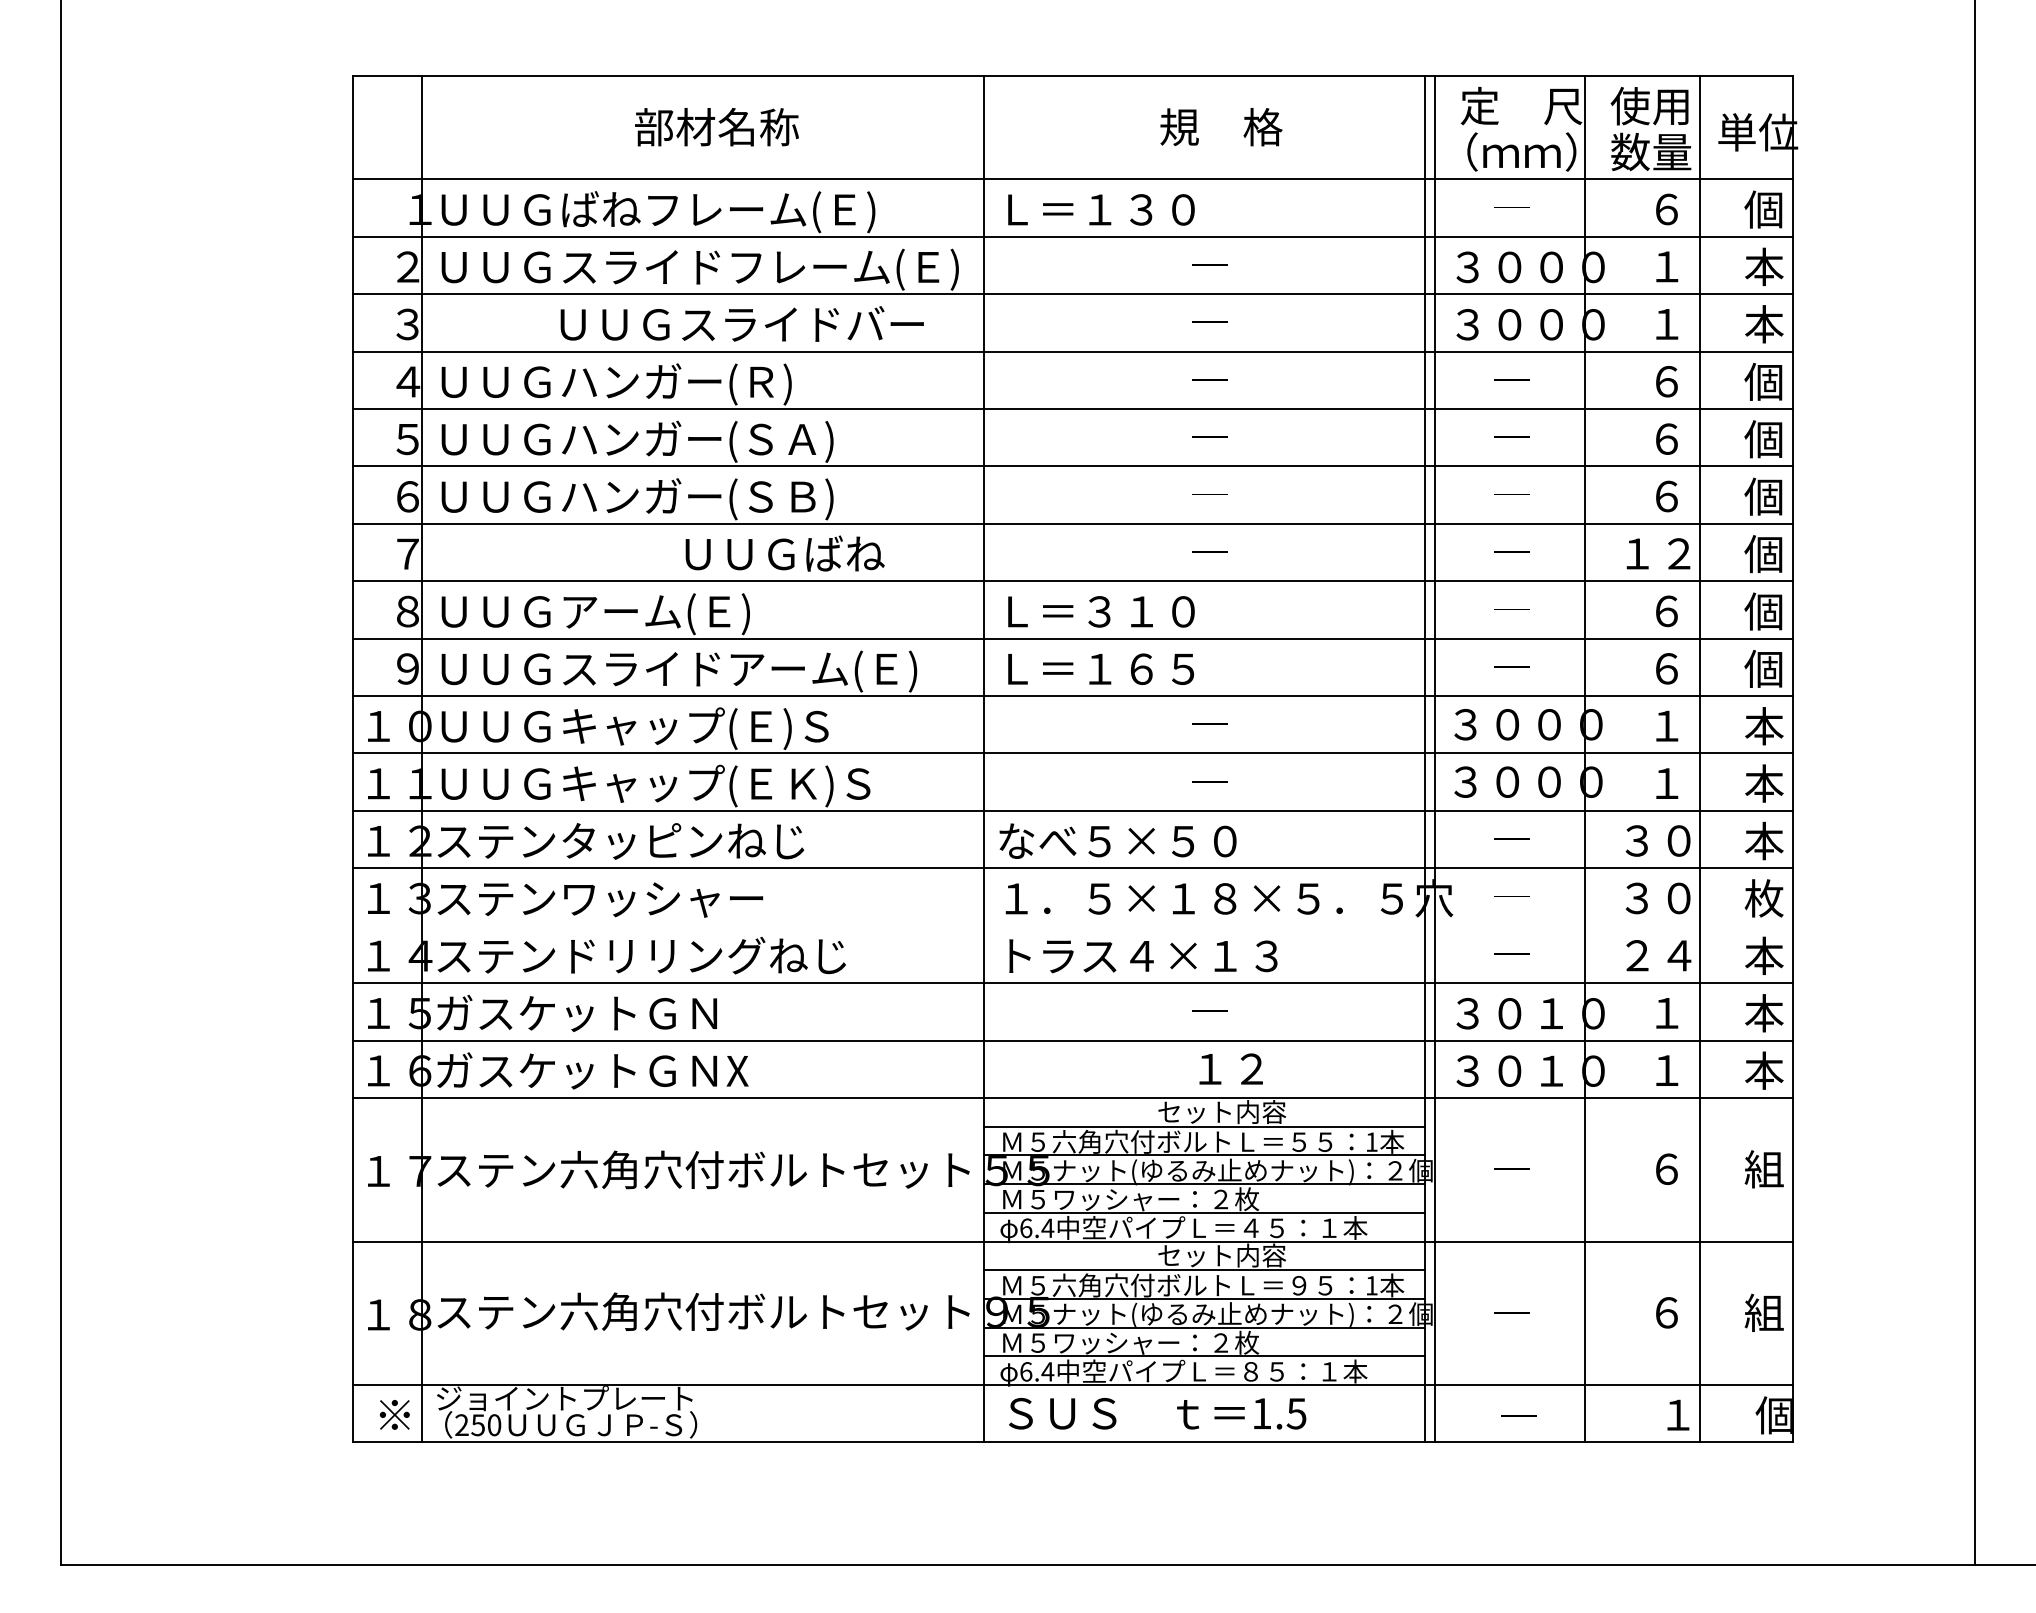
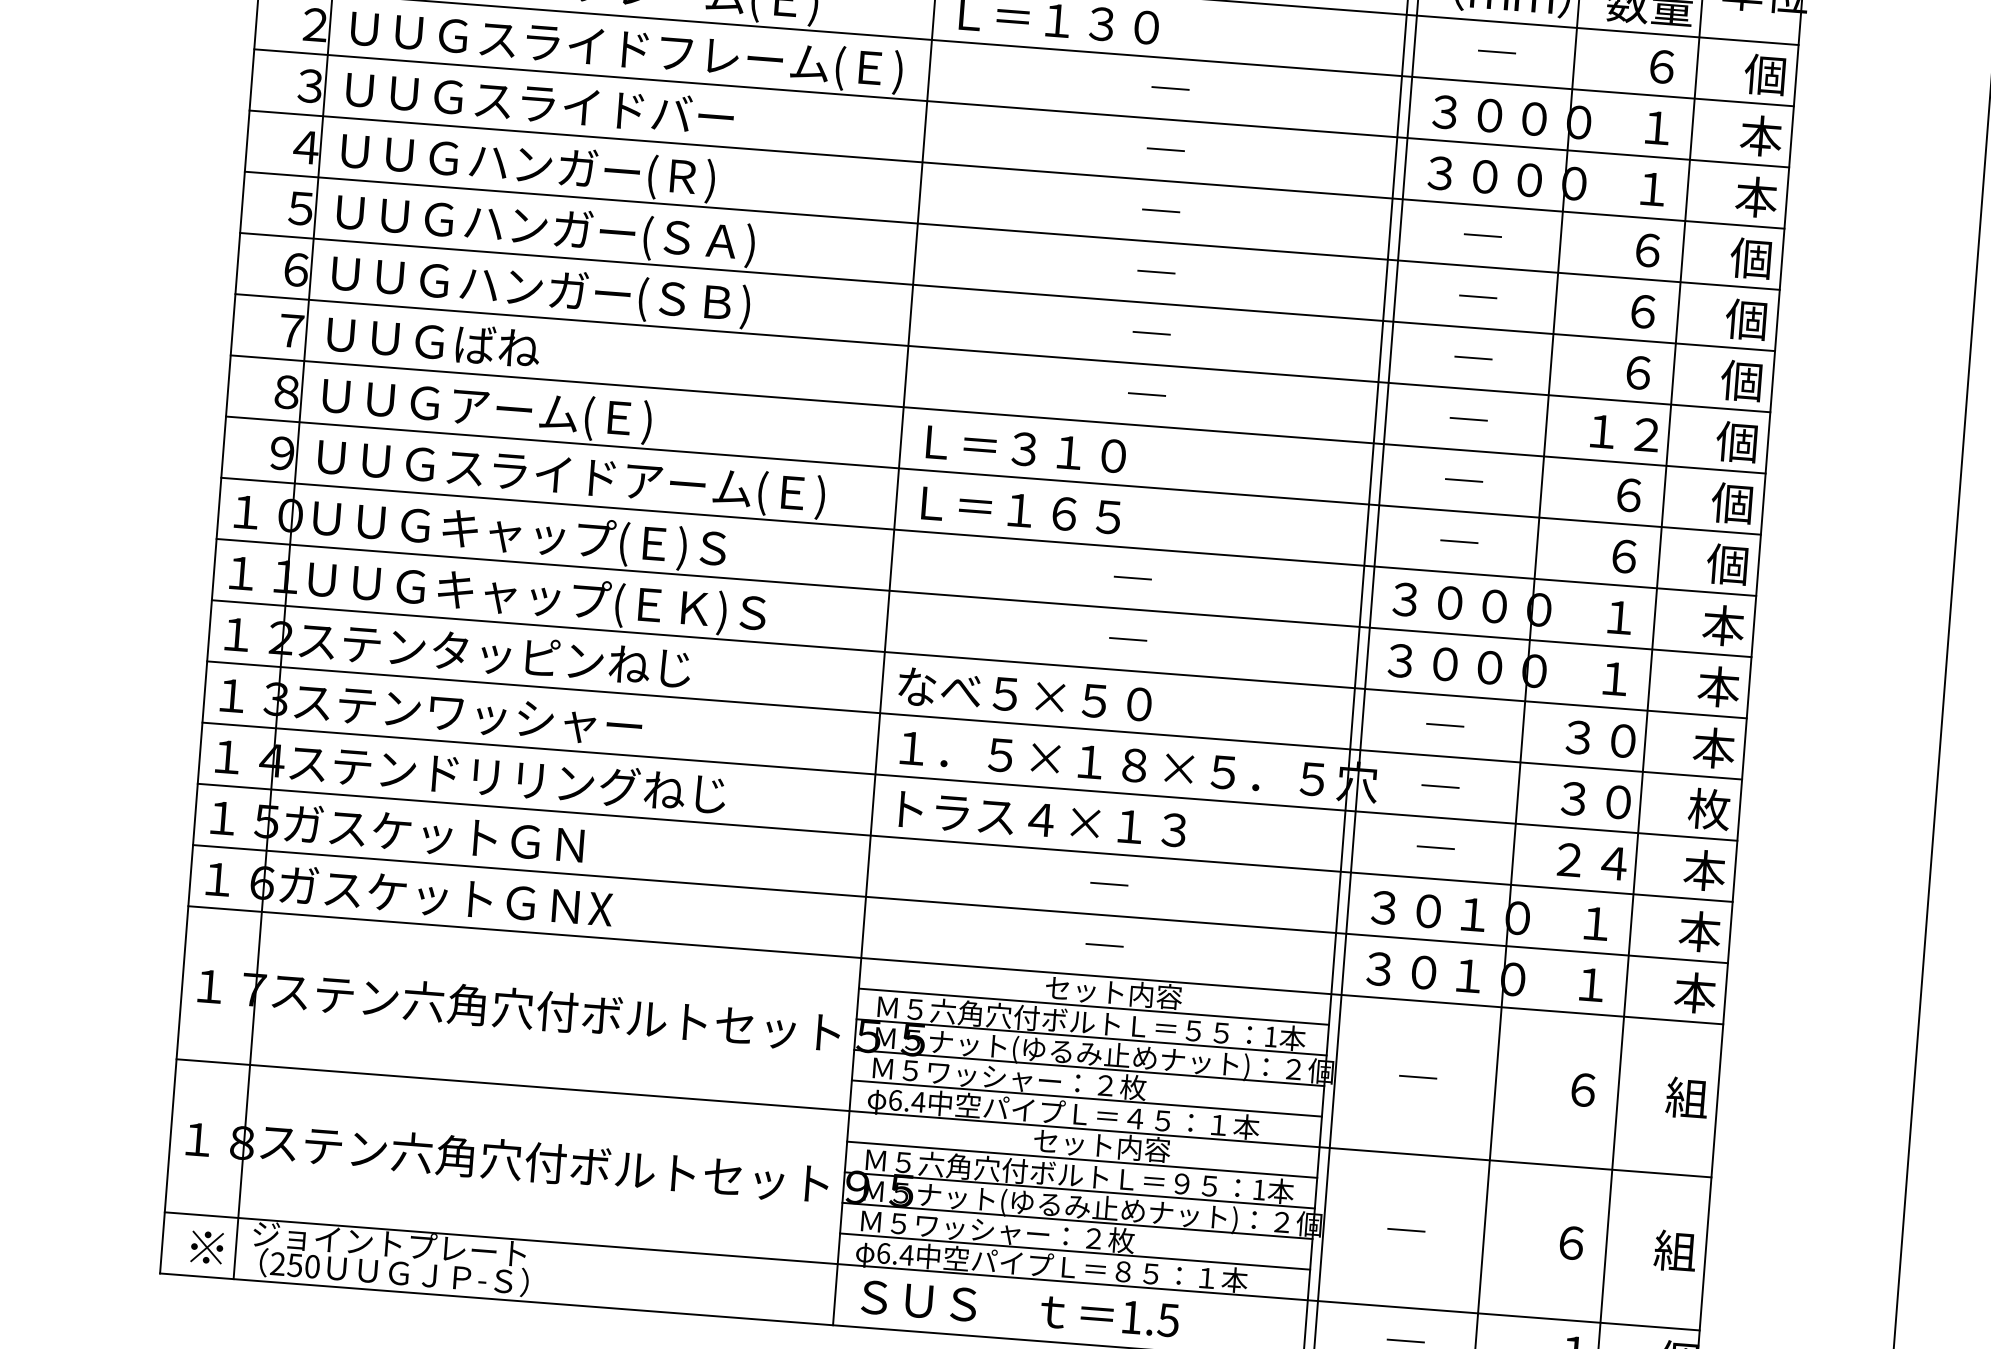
text: (741, 323) -> (539, 102), moved
text: (784, 553) -> (433, 341), moved
line: (1072, 925) -> (969, 781), added
text: (1227, 1068) -> (1123, 946), １２ -> ―

